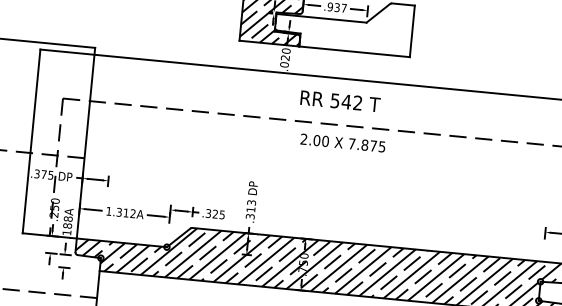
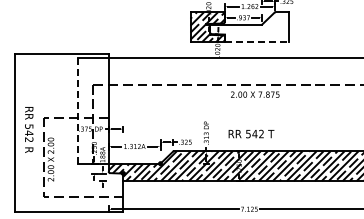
line: (353, 52) -> (256, 42), solid -> dashed
text: (340, 100) -> (251, 133), moved
line: (31, 140) -> (77, 110), solid -> dashed

